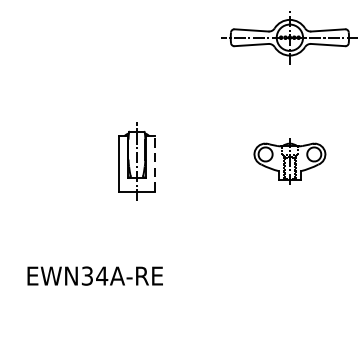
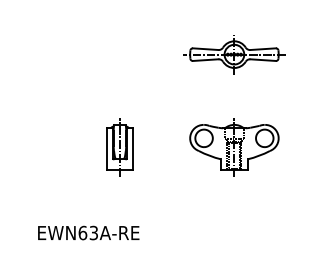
part: (289, 161) -> (234, 147), size x1.67
line: (155, 164) -> (133, 149), dashed -> solid
text: (94, 275) -> (88, 232), EWN34A-RE -> EWN63A-RE

